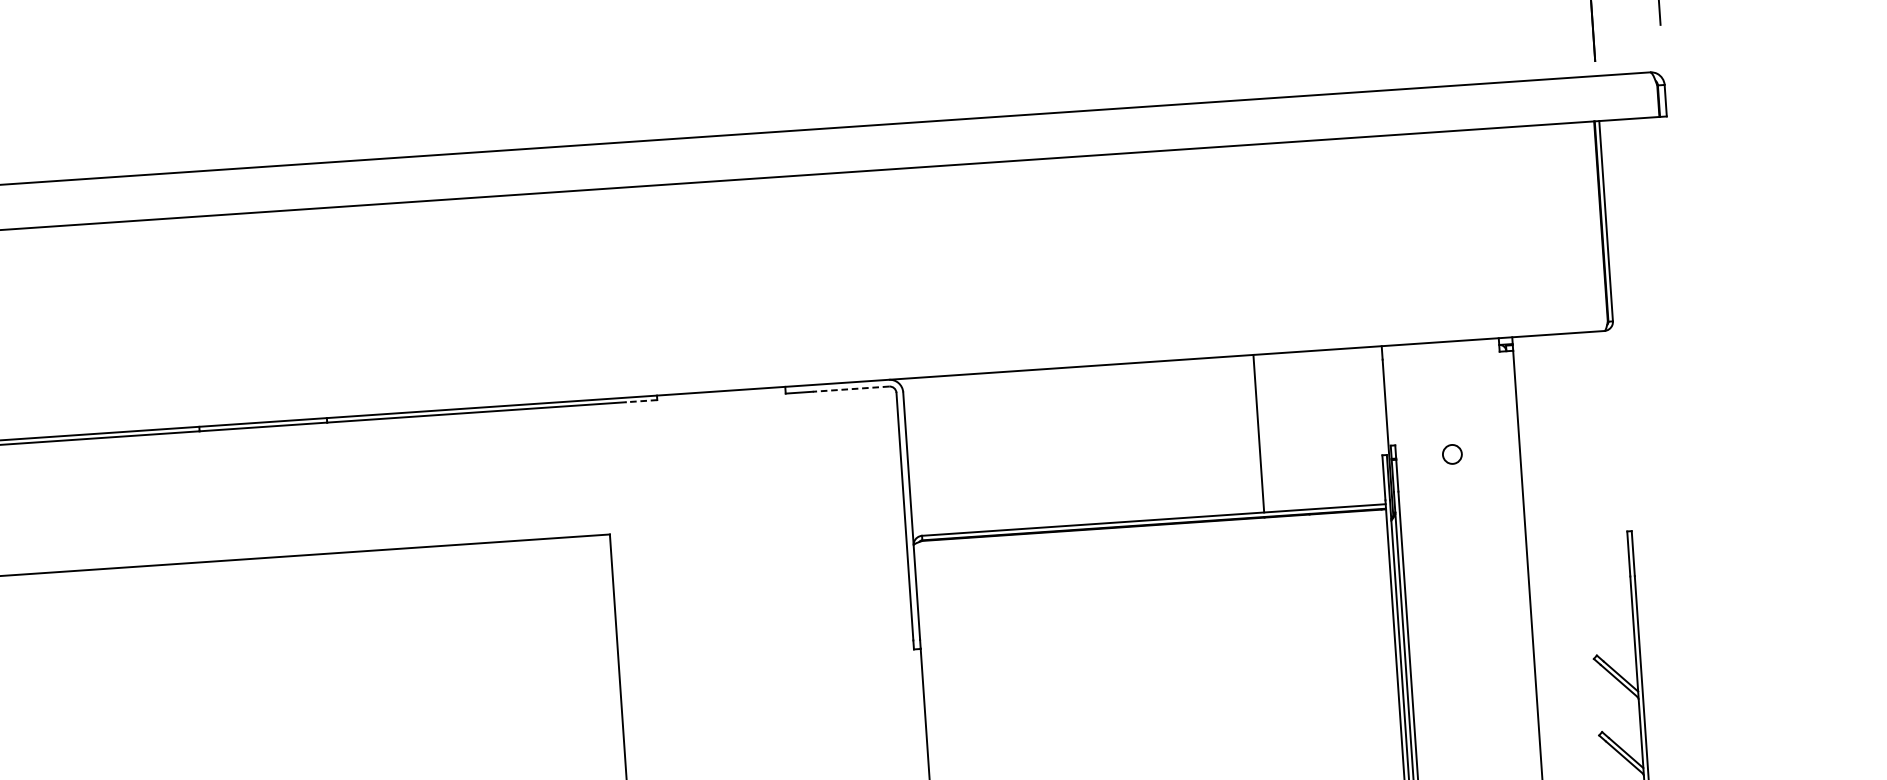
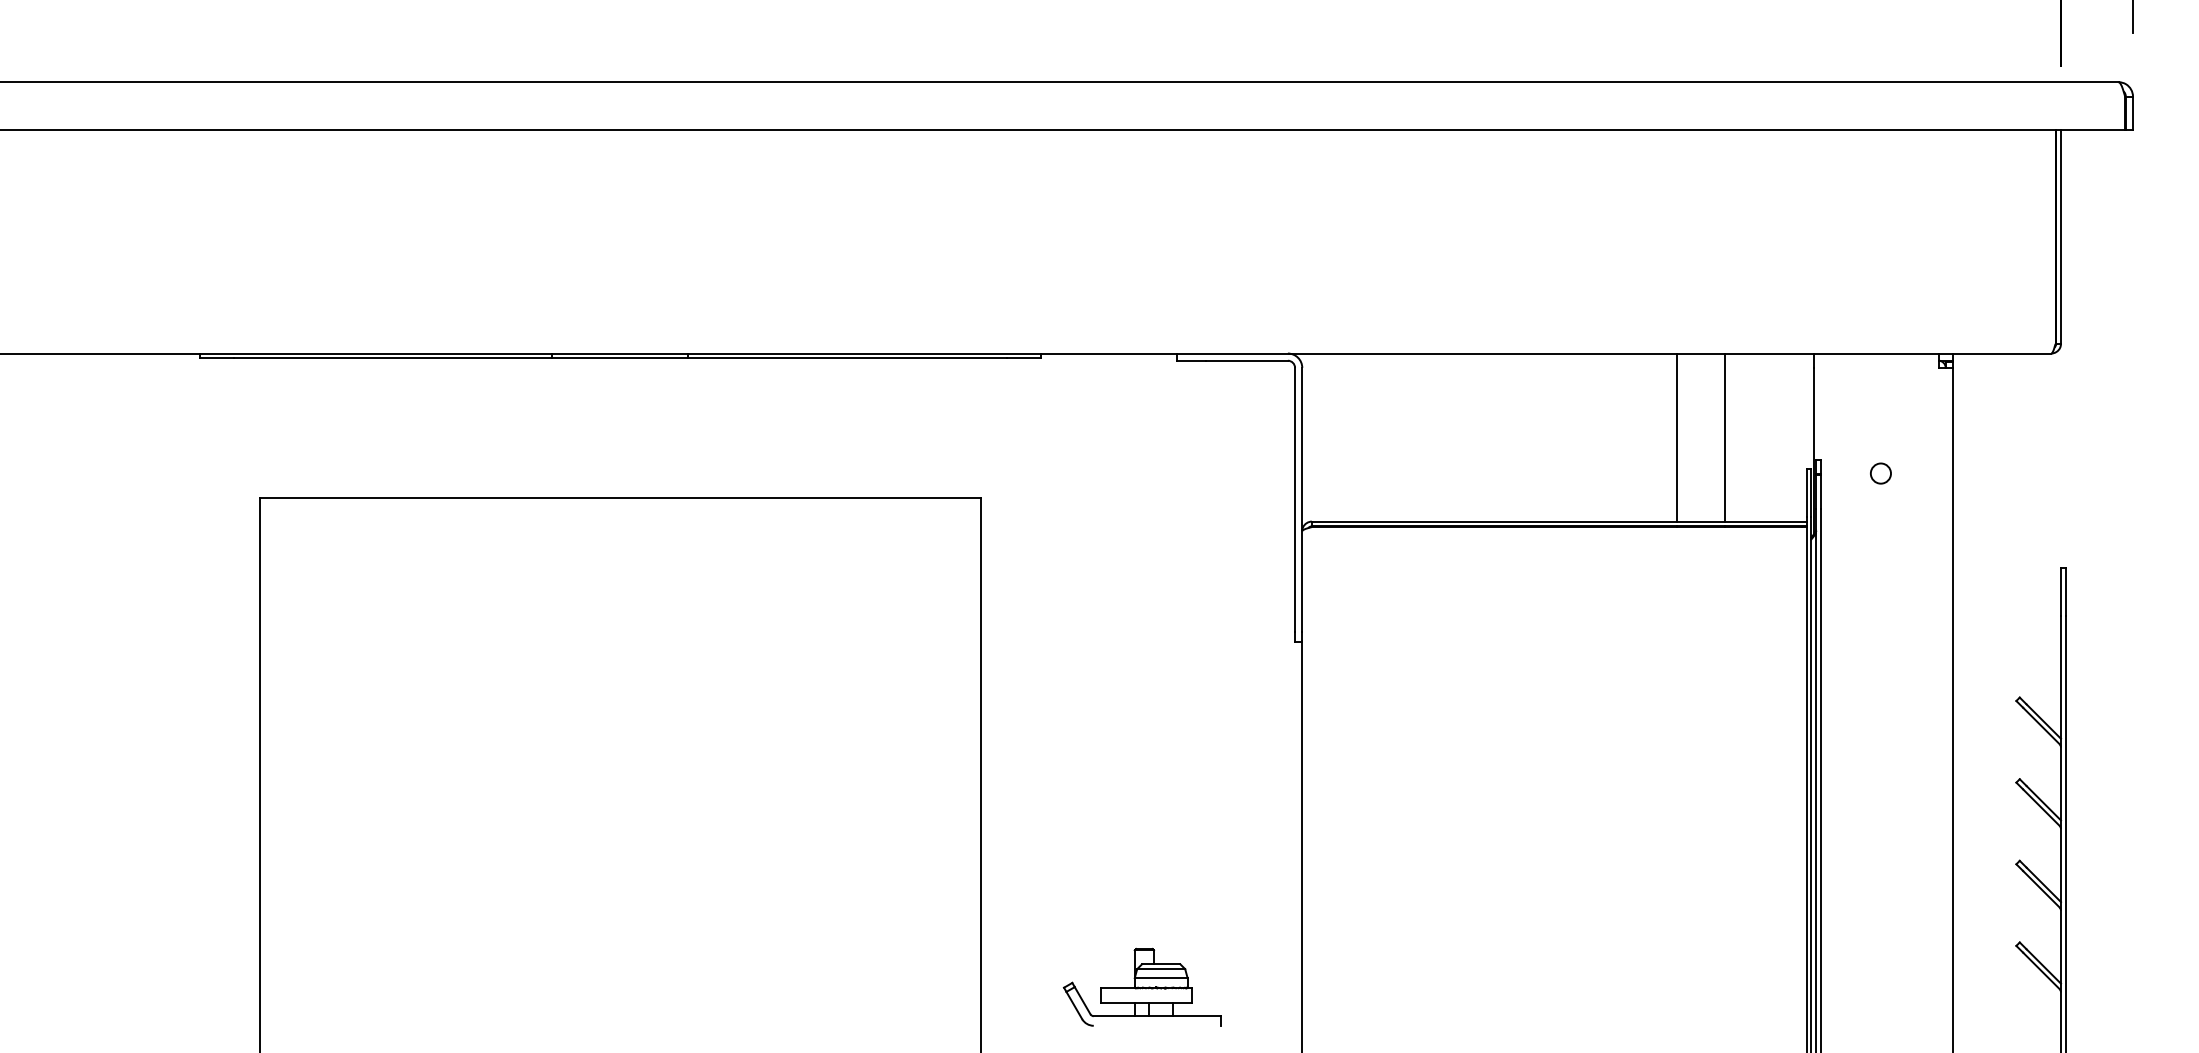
line: (851, 388) -> (1247, 360), dashed -> solid
line: (641, 401) -> (1023, 358), dashed -> solid
line: (1303, 430) -> (1724, 437), added

